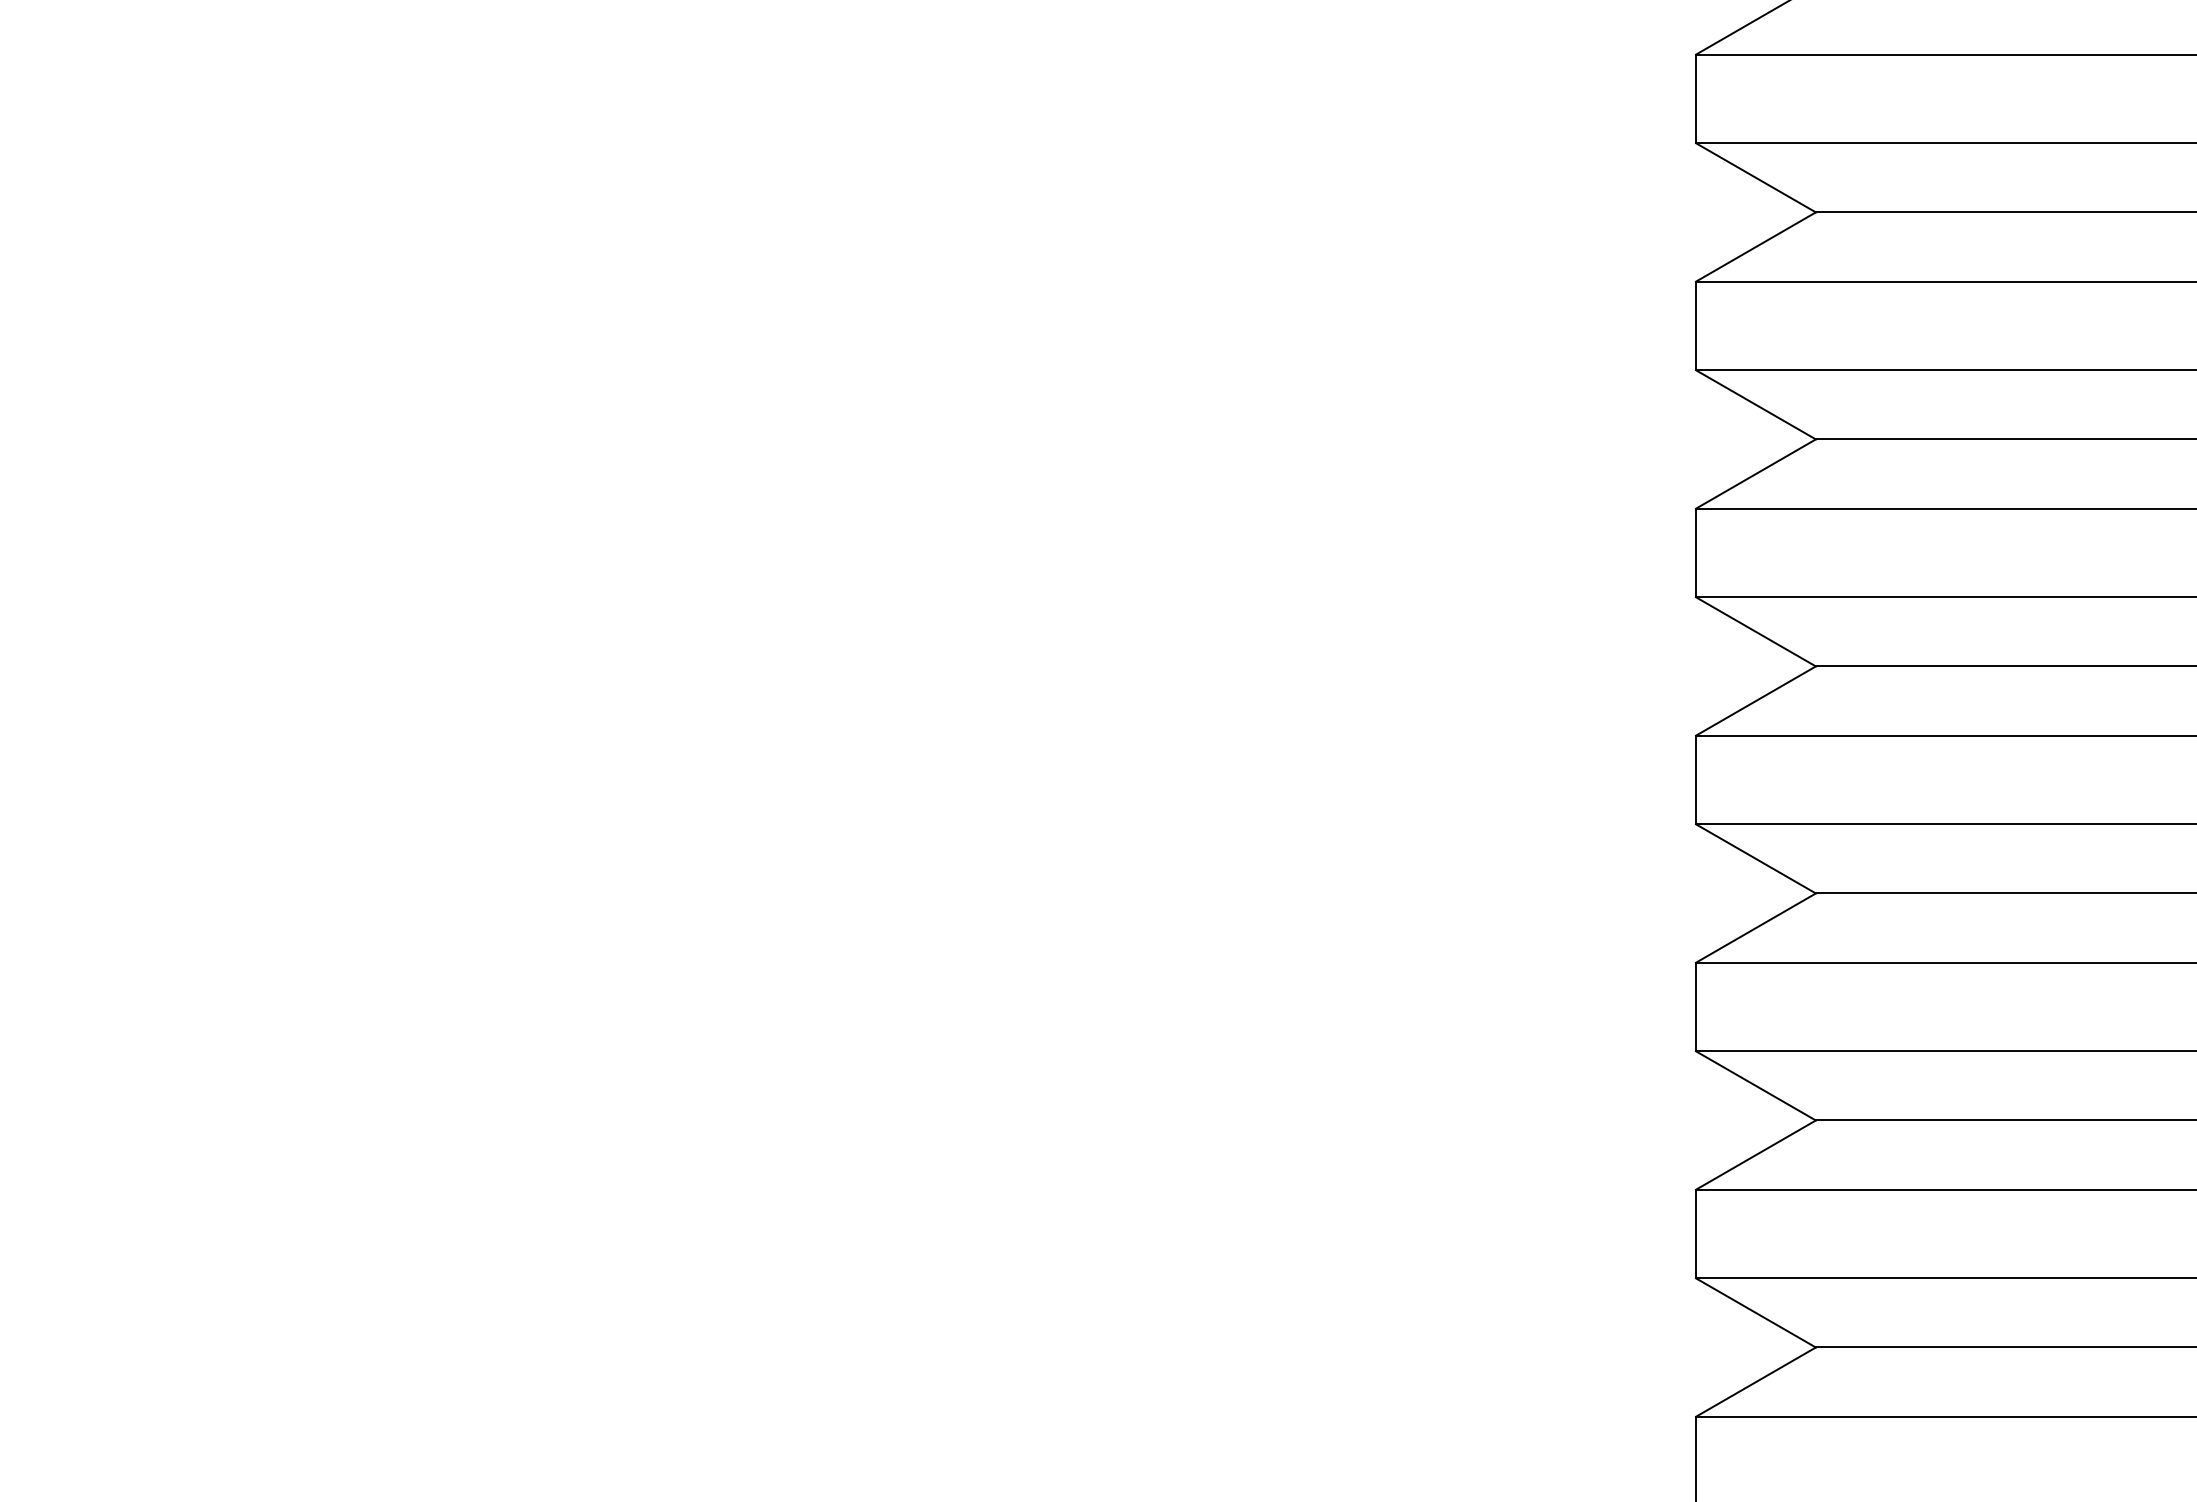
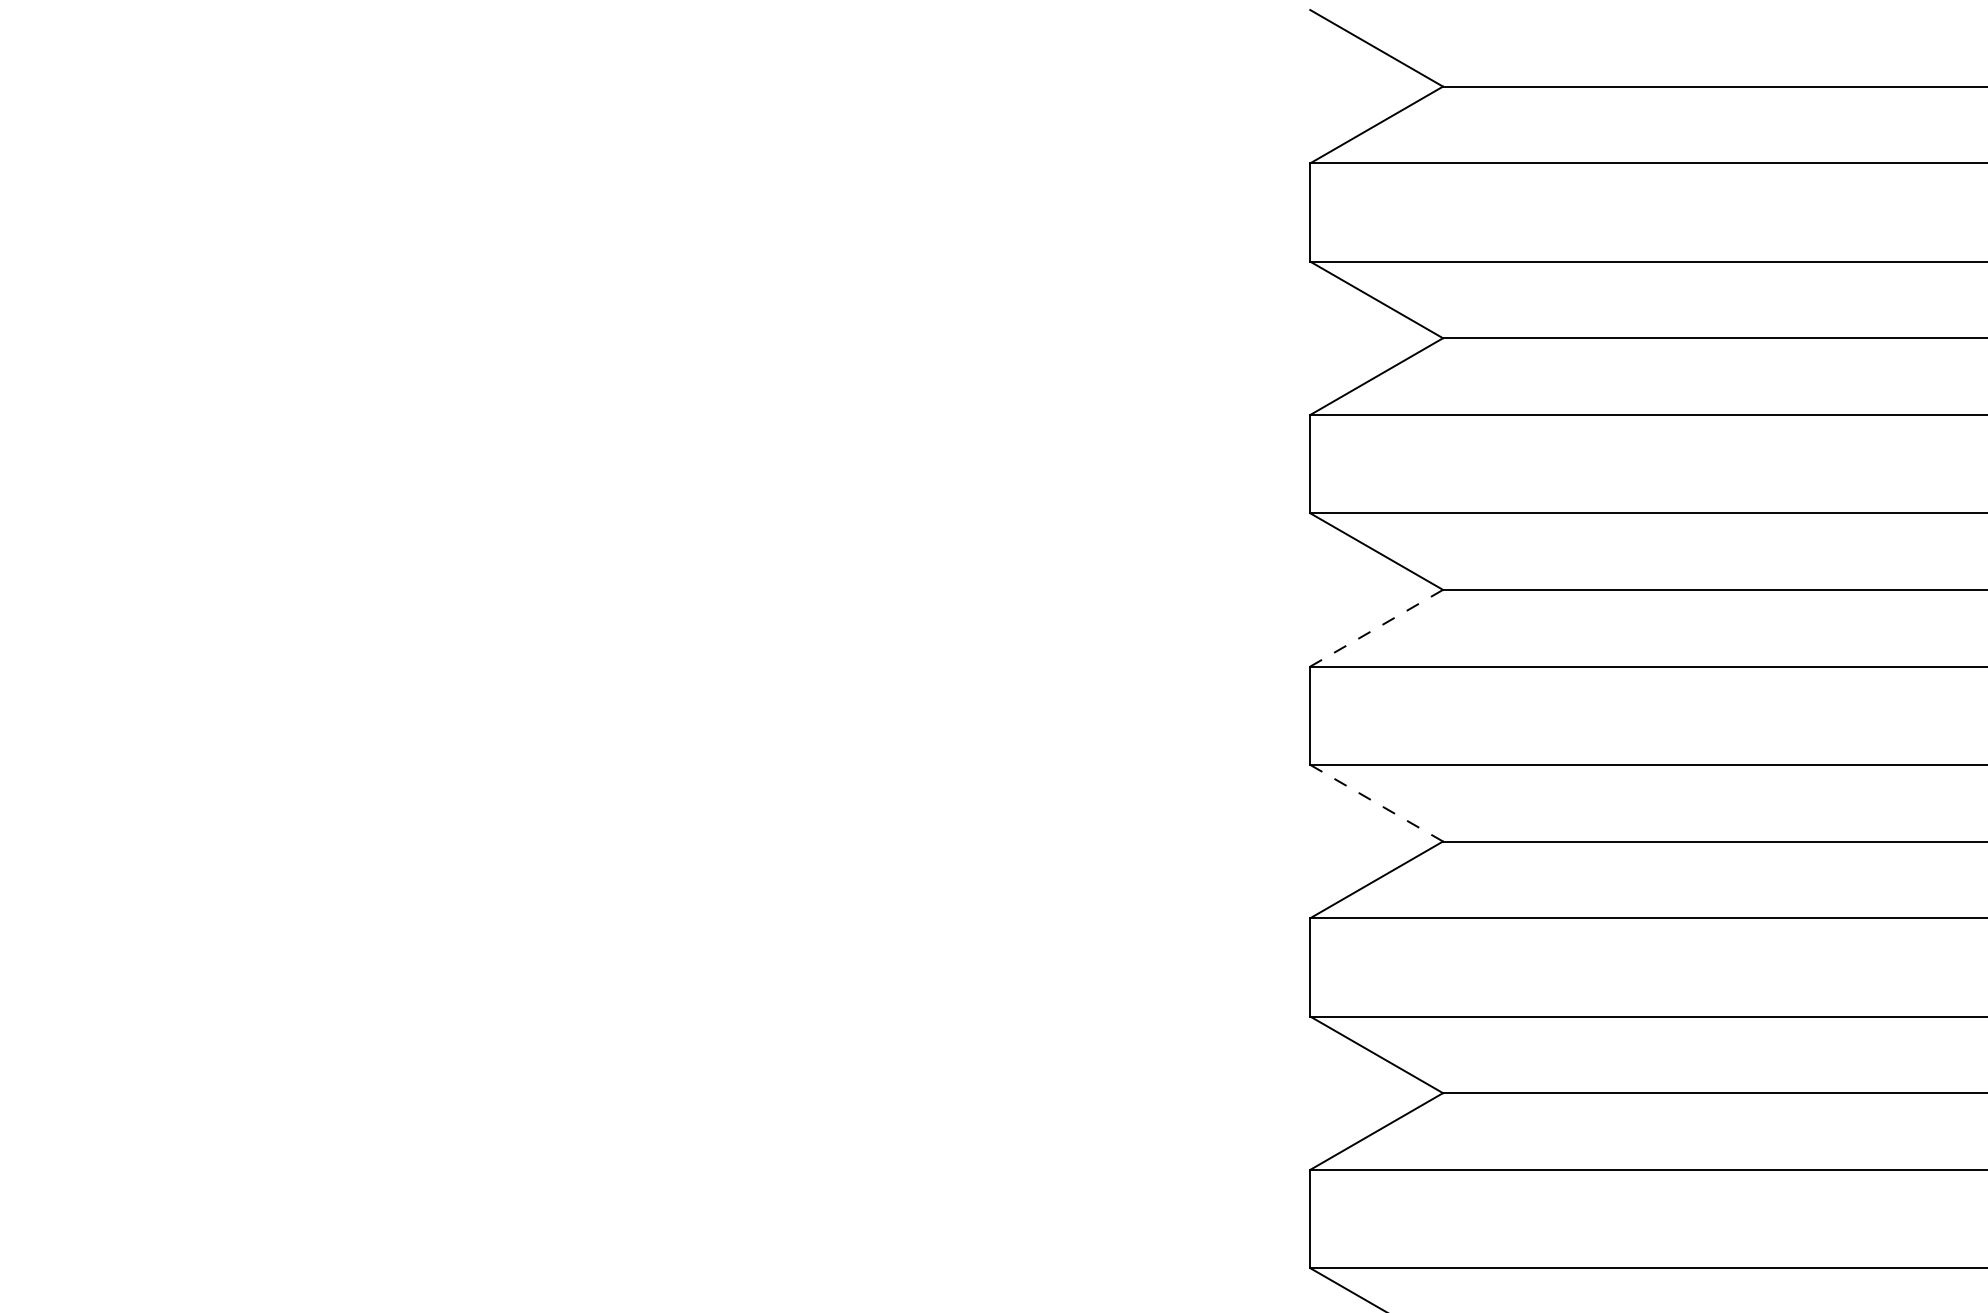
line: (1755, 474) -> (1376, 628), solid -> dashed
line: (1756, 632) -> (1377, 803), solid -> dashed

